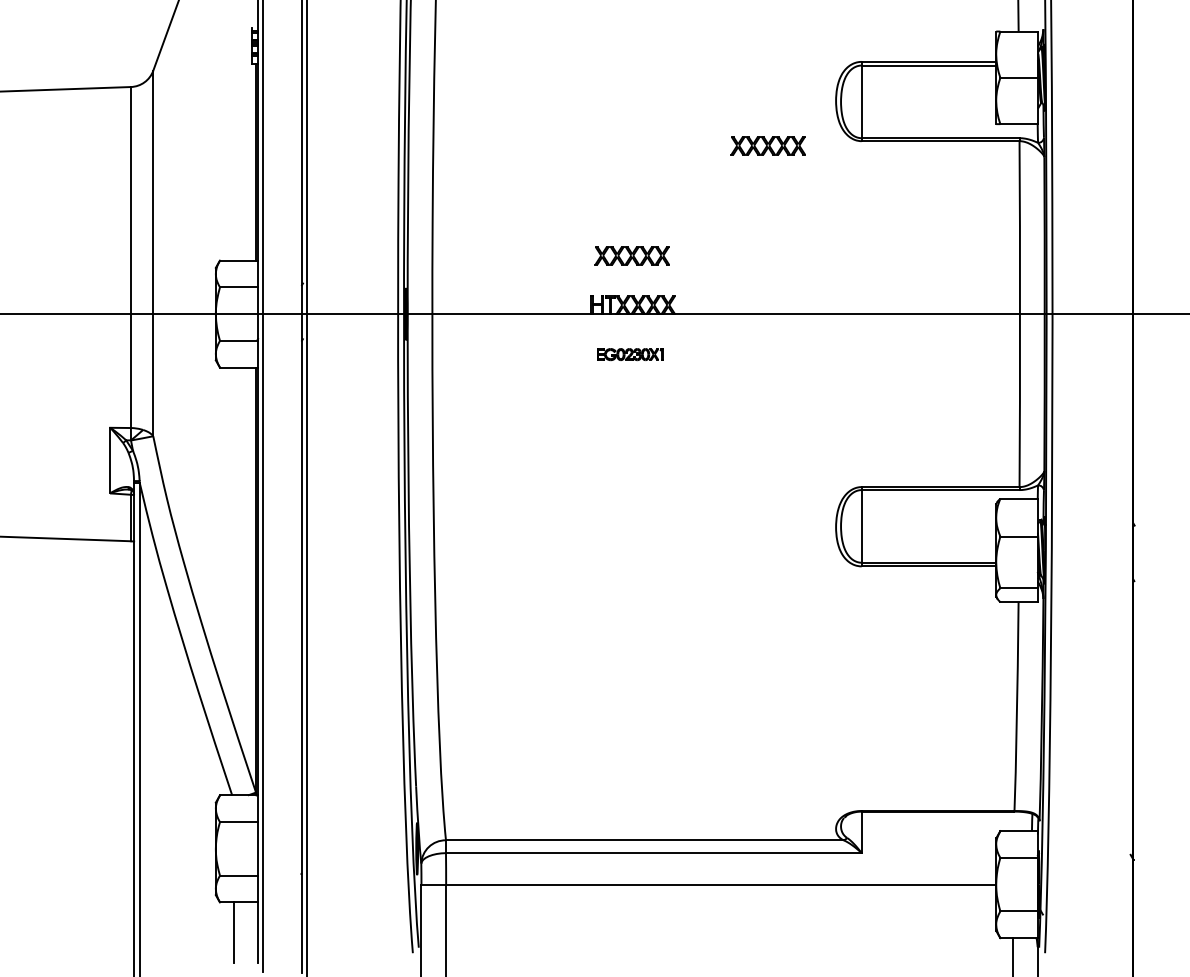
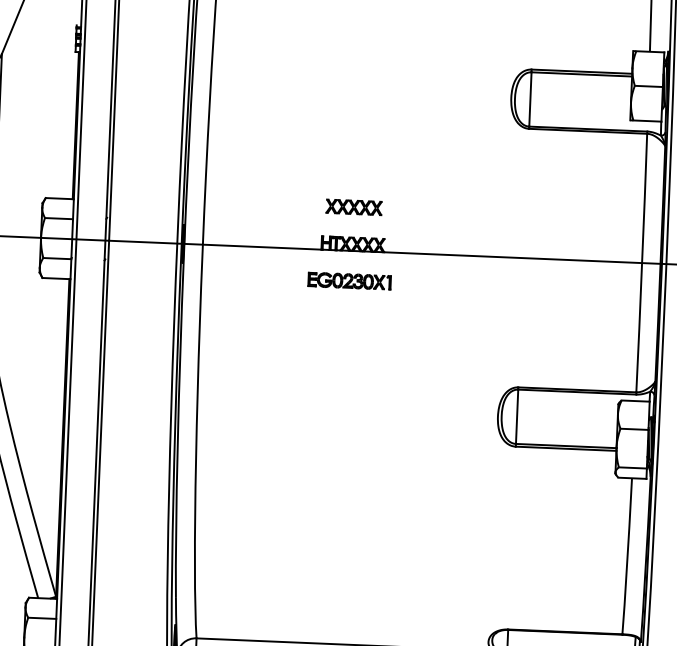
part: (767, 145) -> (458, 129), removed
part: (630, 354) -> (349, 281), size x1.67

